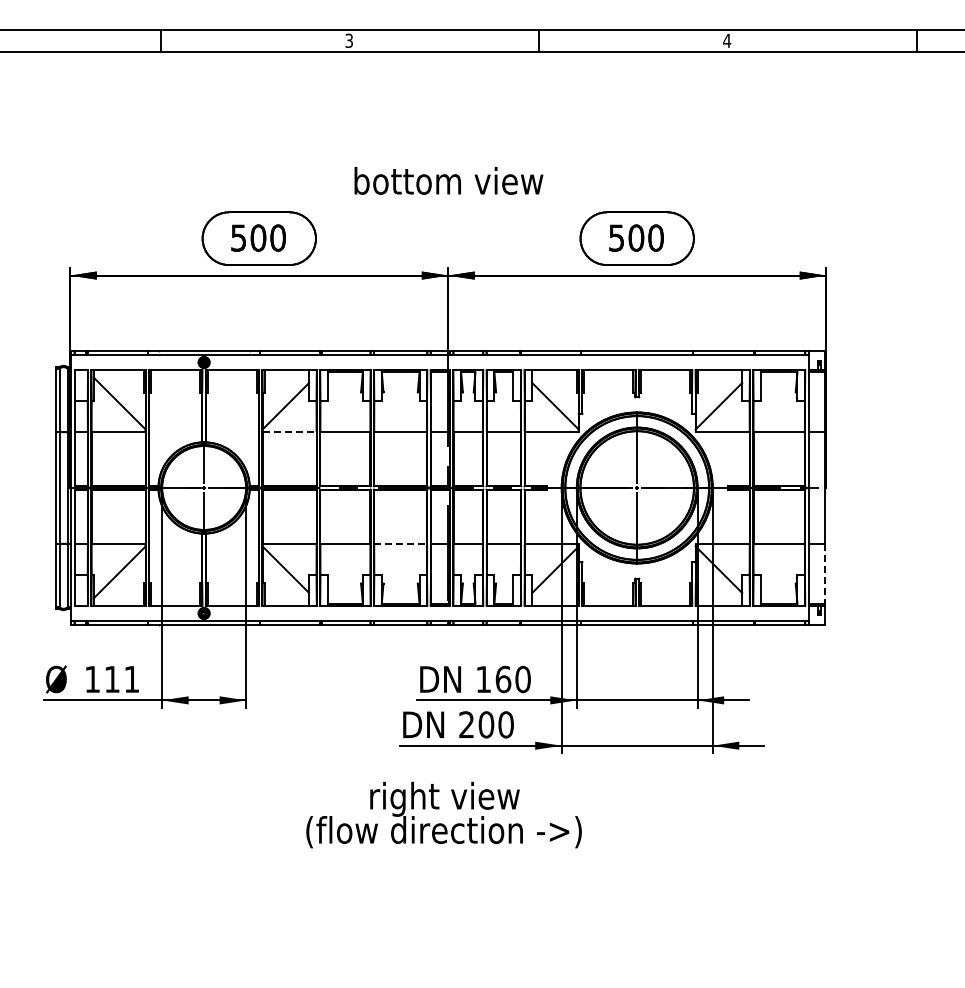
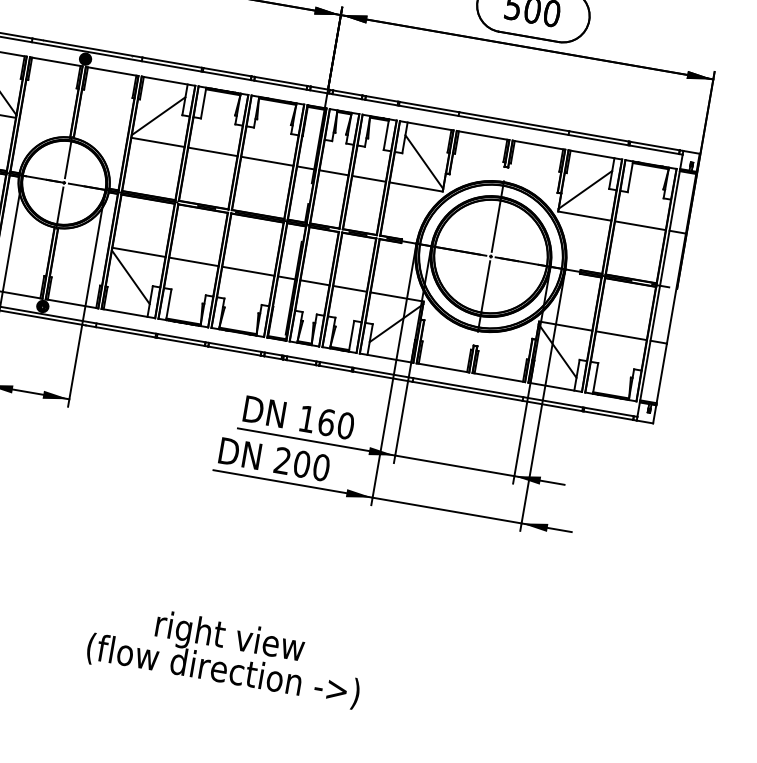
line: (289, 432) -> (157, 142), dashed -> solid
line: (401, 543) -> (249, 271), dashed -> solid
line: (825, 574) -> (661, 373), dashed -> solid
text: (443, 814) -> (225, 653), moved

